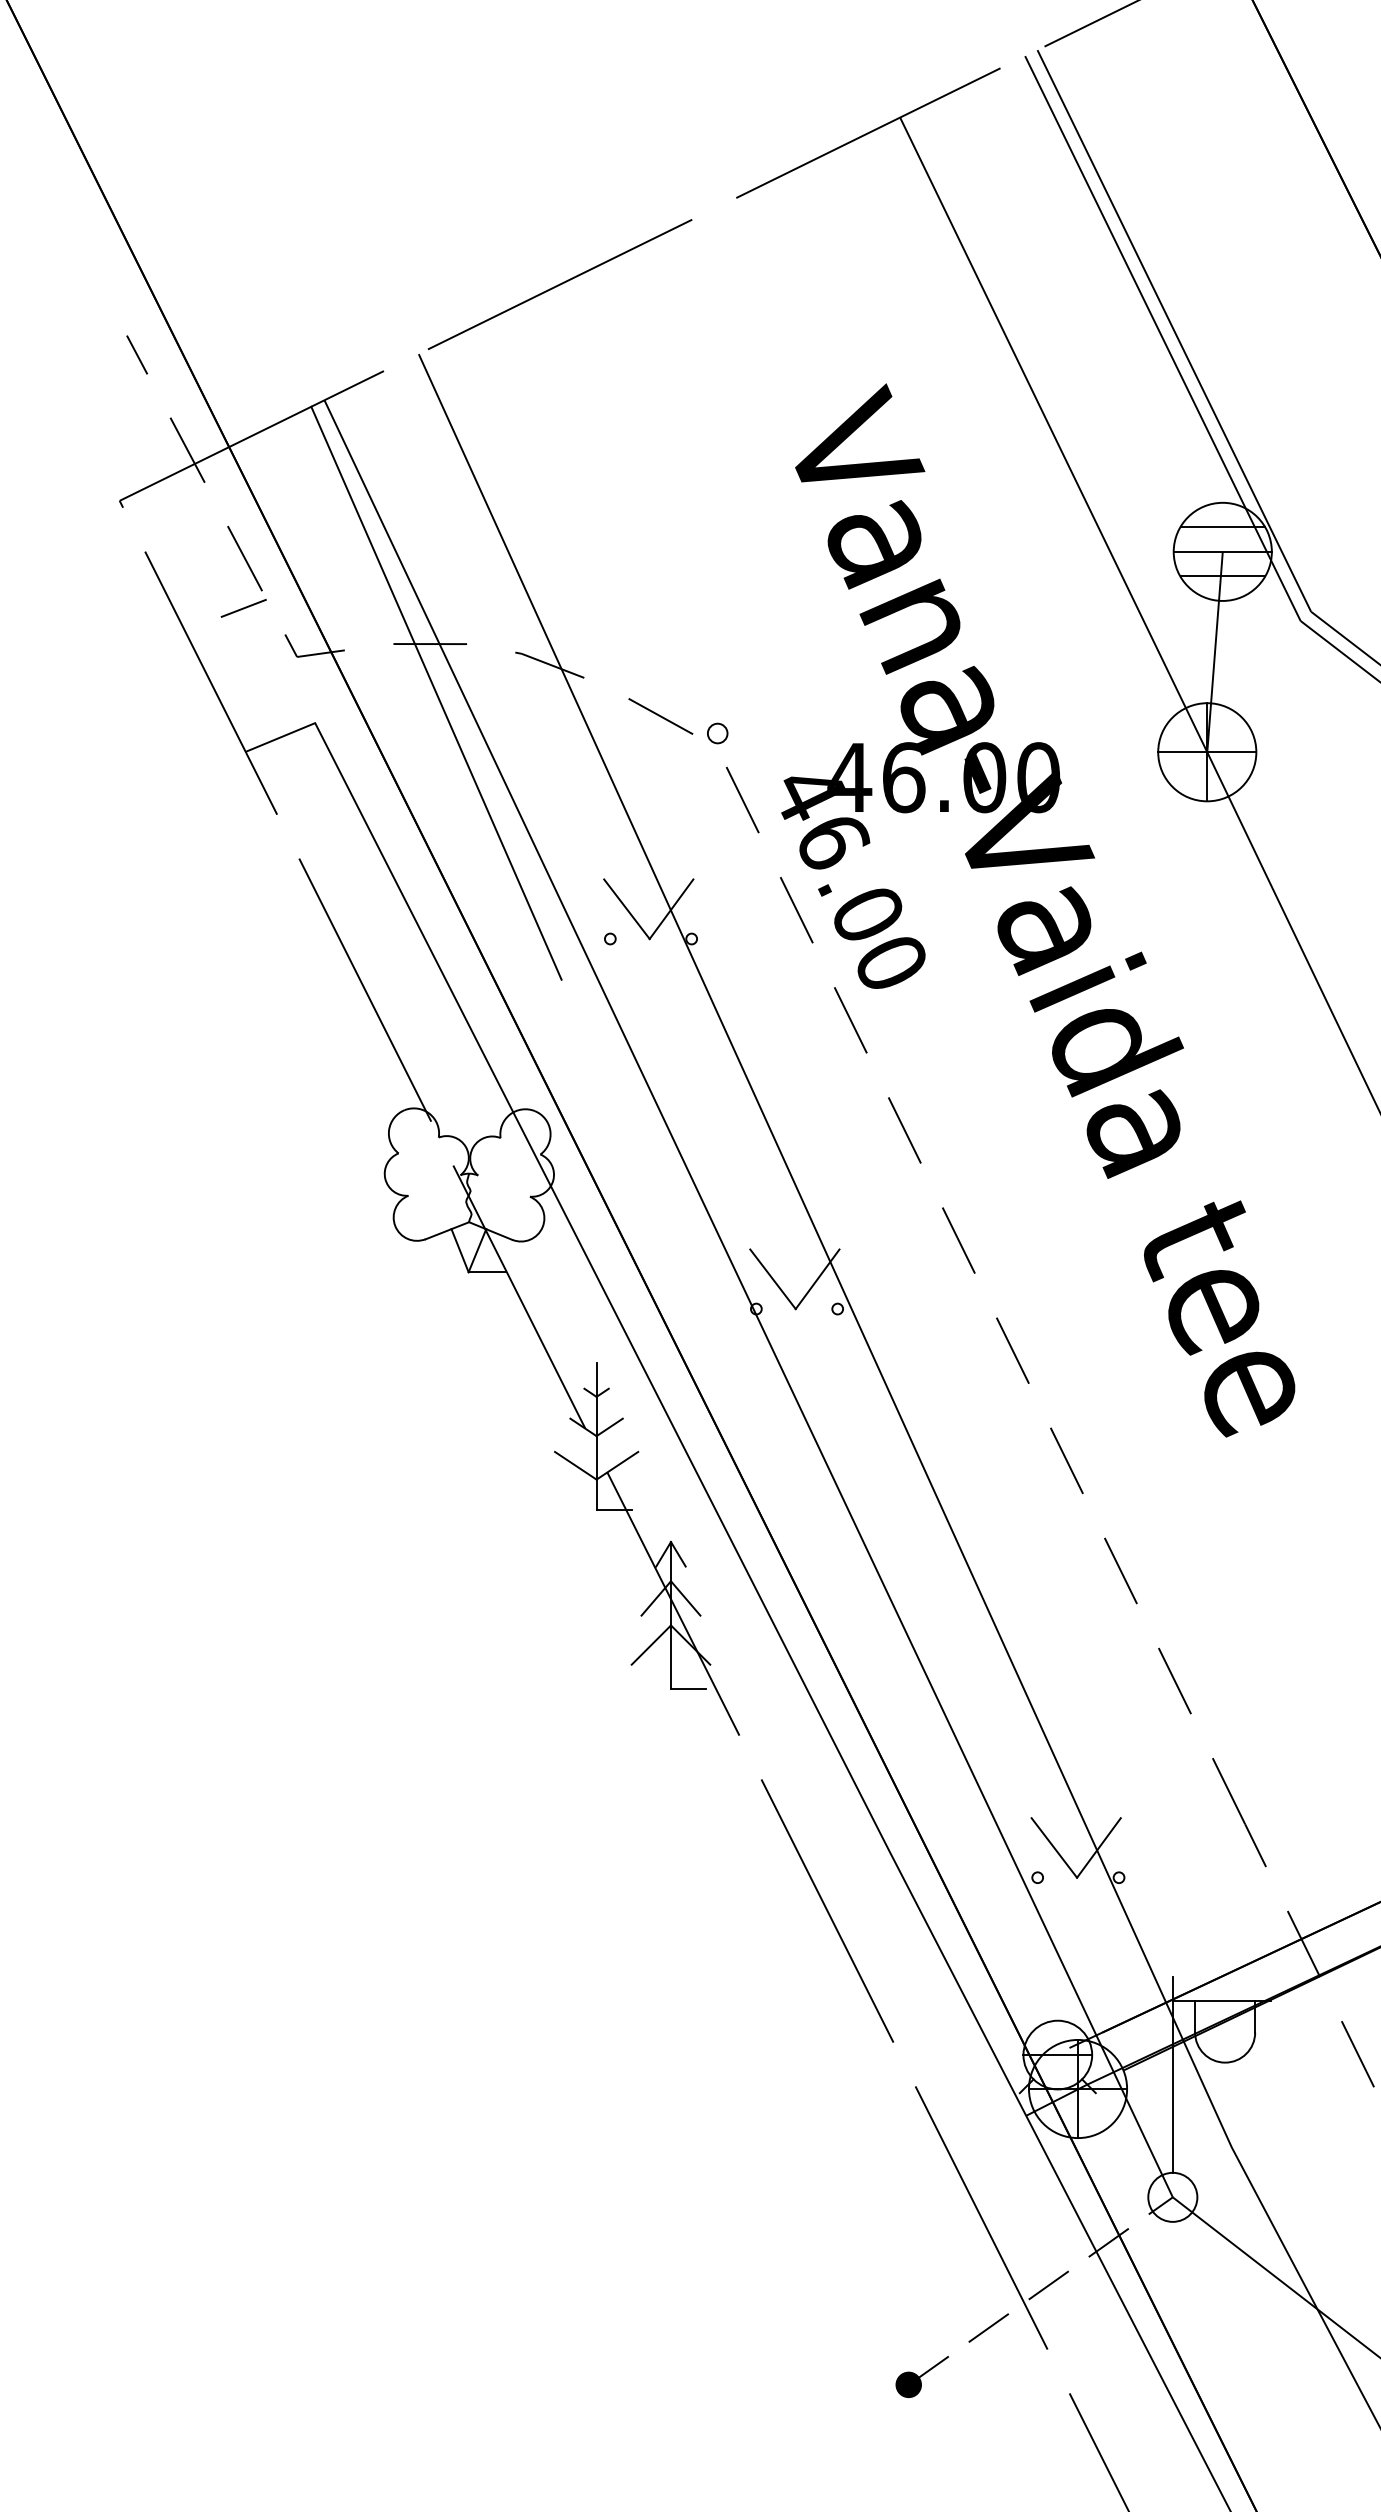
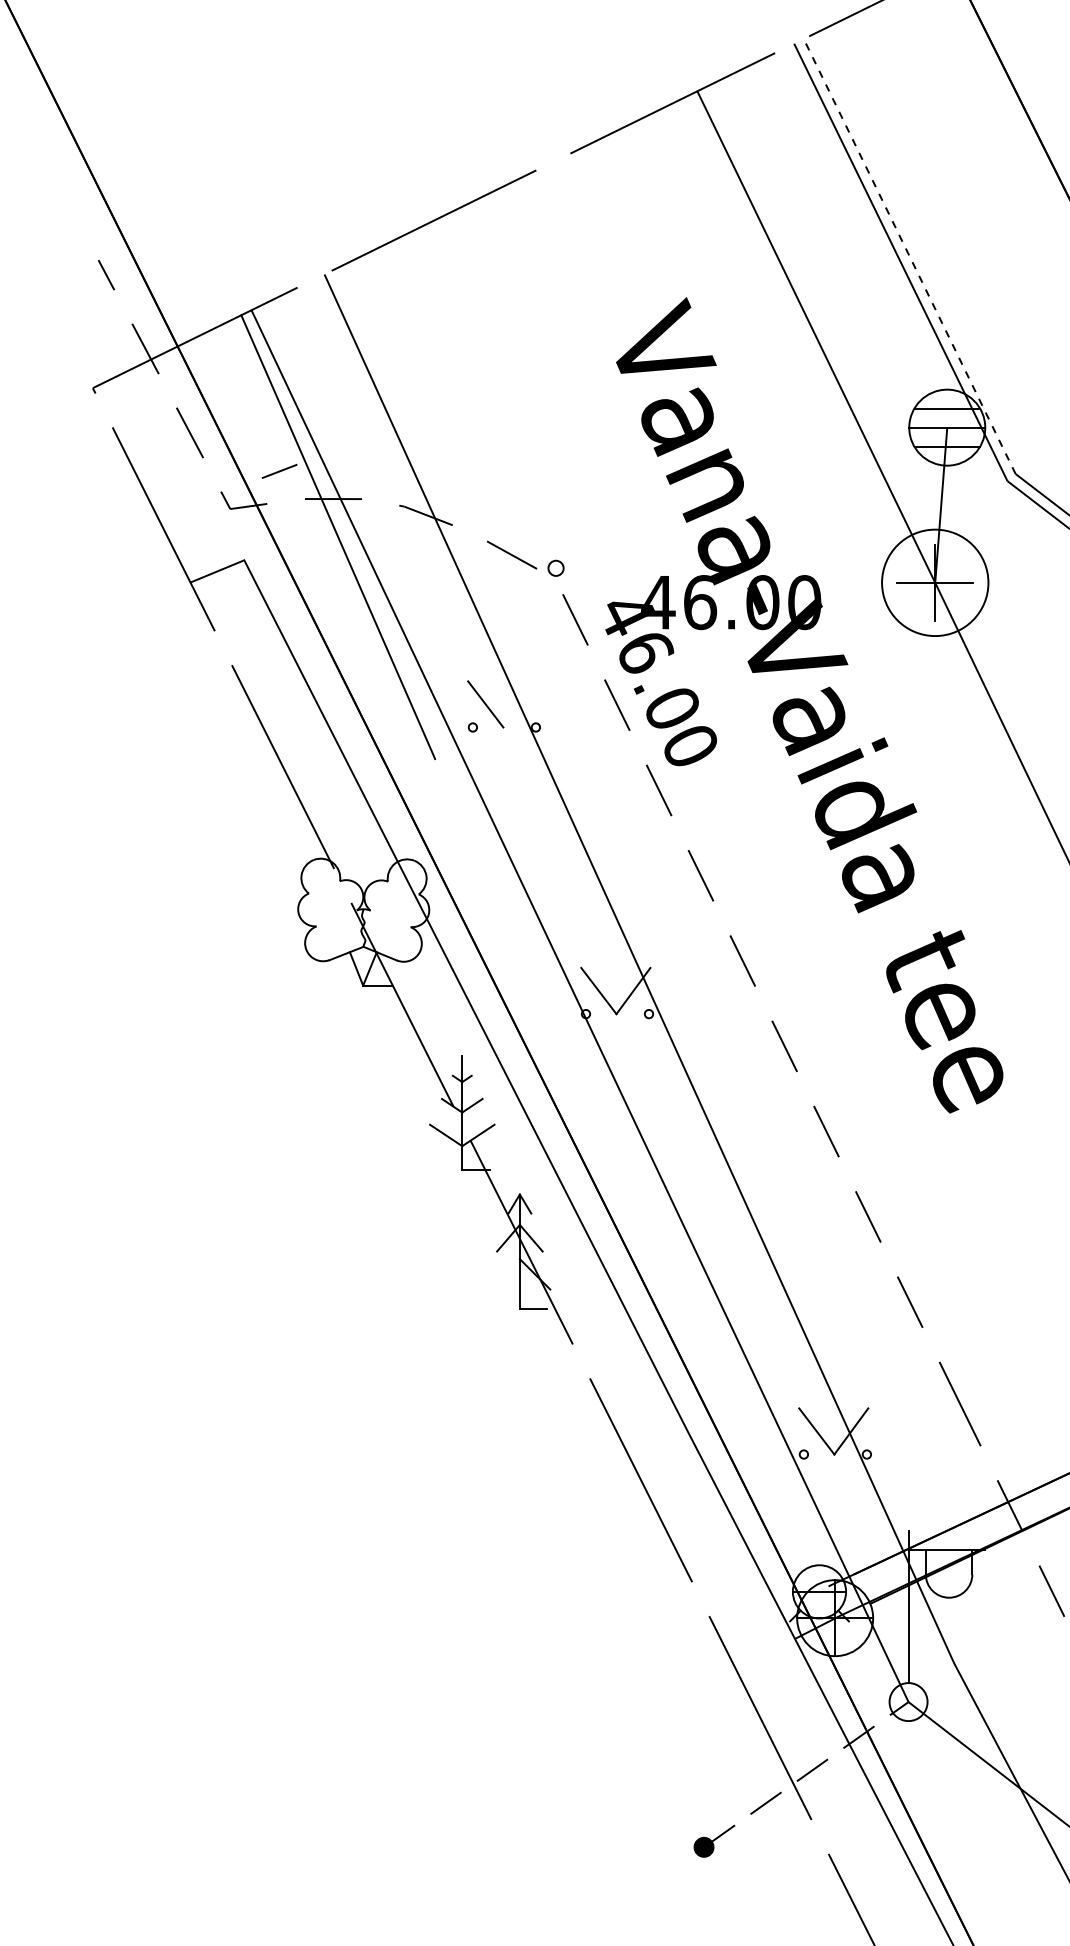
line: (1174, 330) -> (909, 256), solid -> dashed
line: (243, 608) -> (279, 471), moved
circle: (1207, 752) -> (935, 583), size x1.4
line: (671, 909) -> (520, 704), removed
line: (650, 1644) -> (504, 1273), removed

